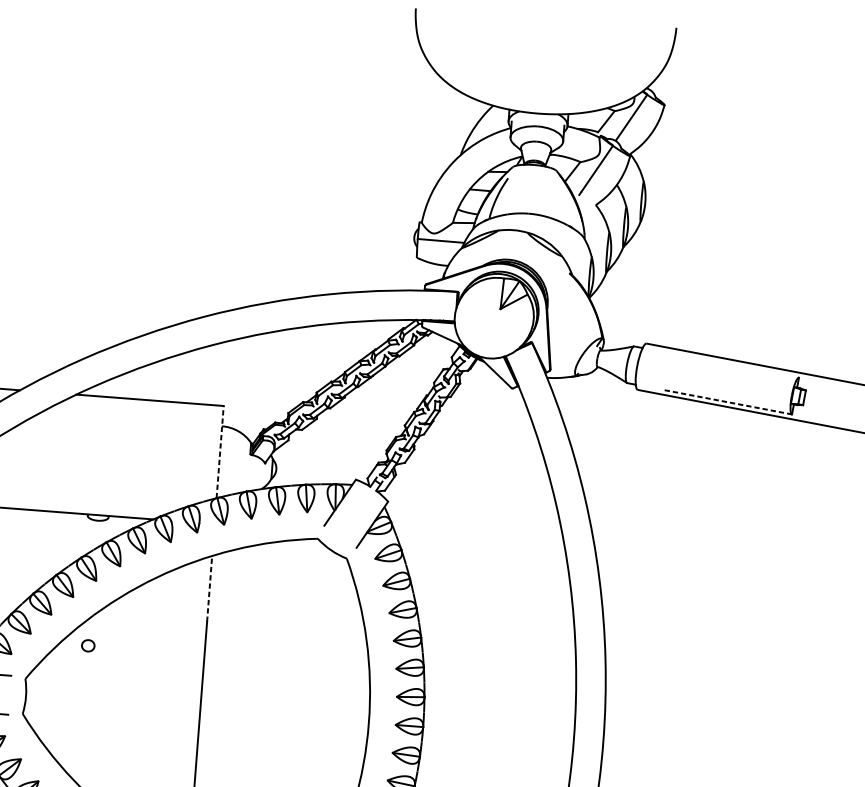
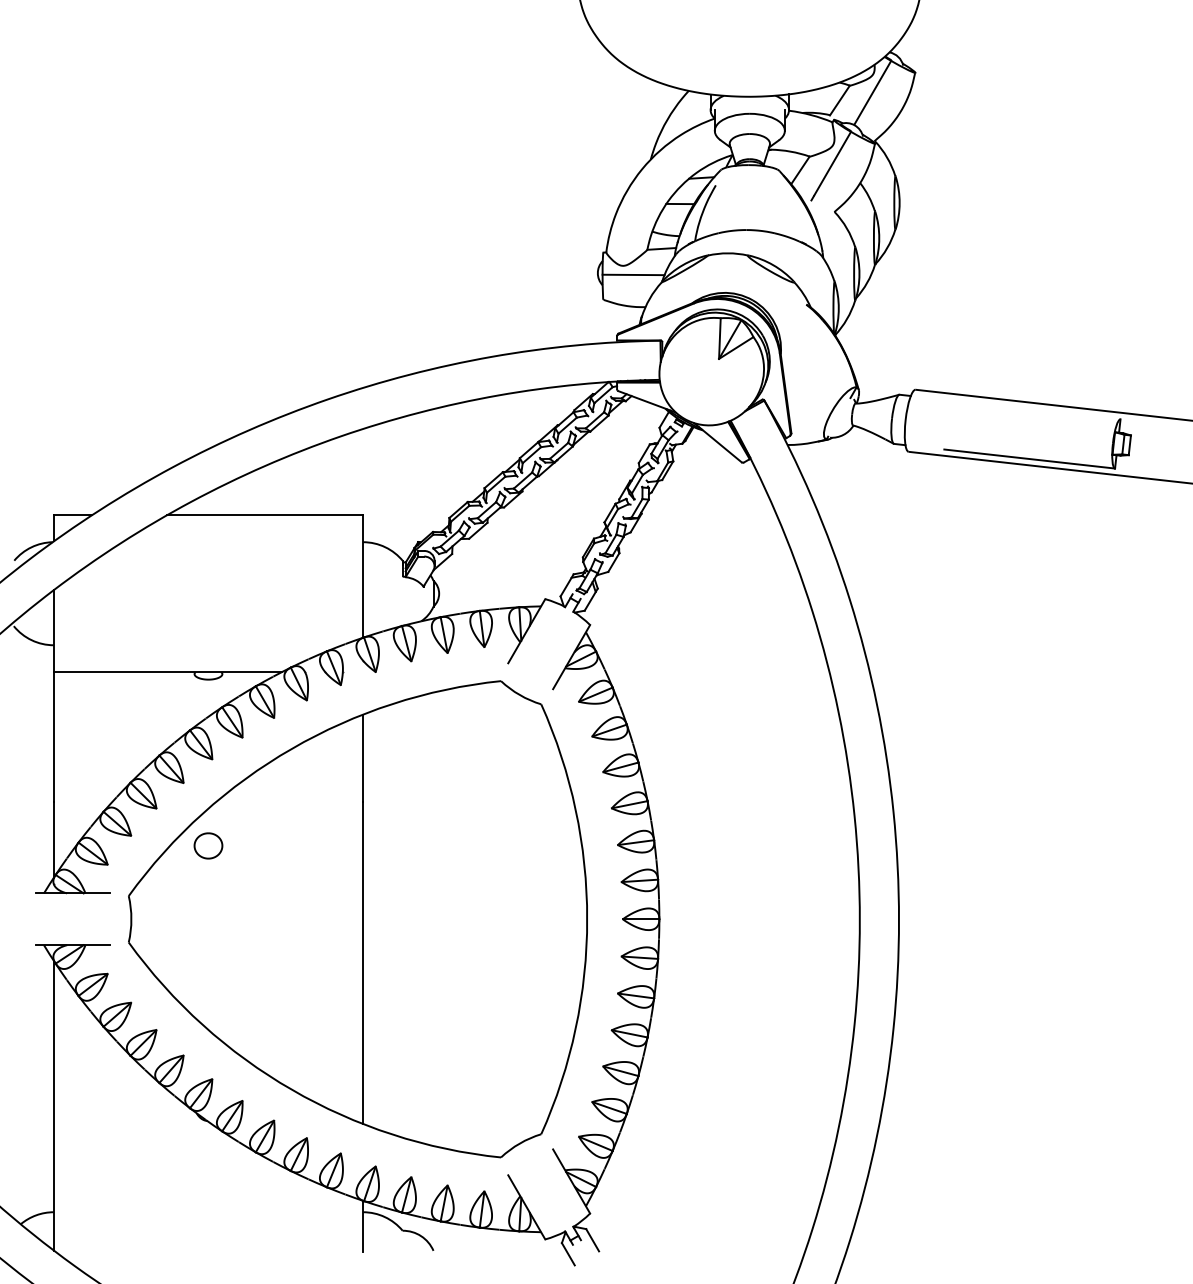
line: (728, 402) -> (1029, 459), dashed -> solid
line: (220, 452) -> (363, 576), dashed -> solid
line: (209, 589) -> (363, 758), dashed -> solid
part: (88, 645) -> (208, 845), size x1.67

